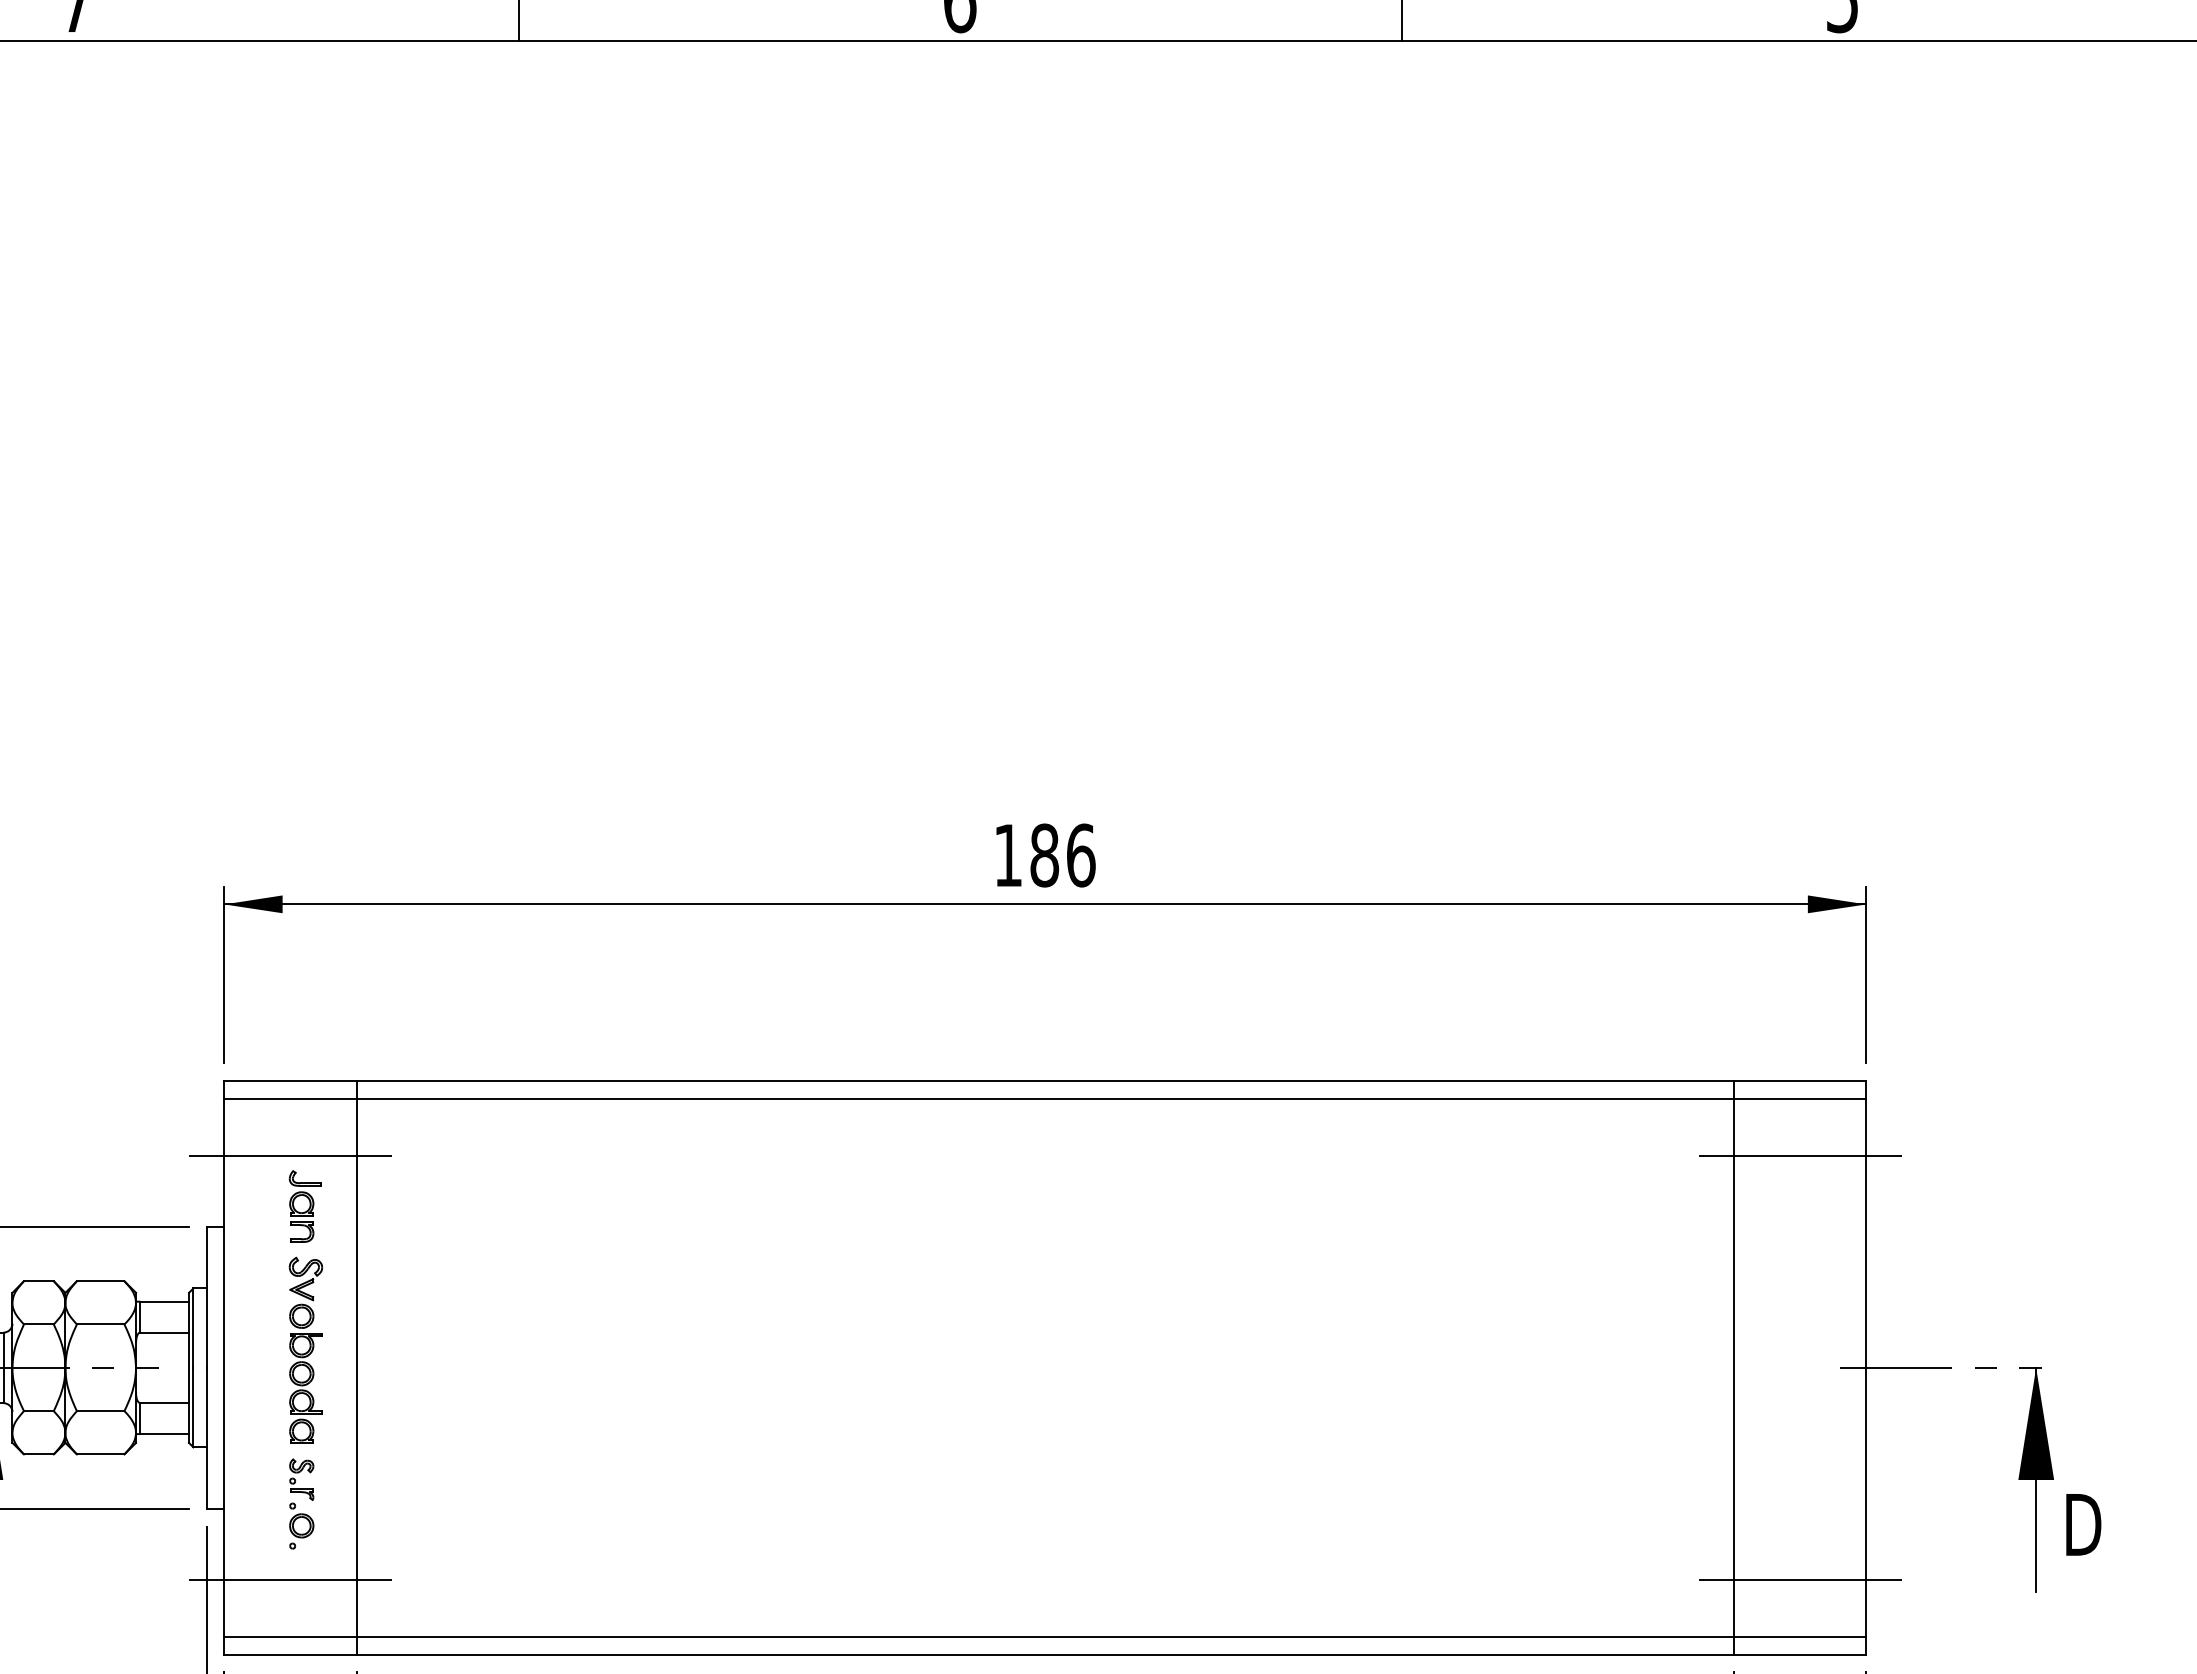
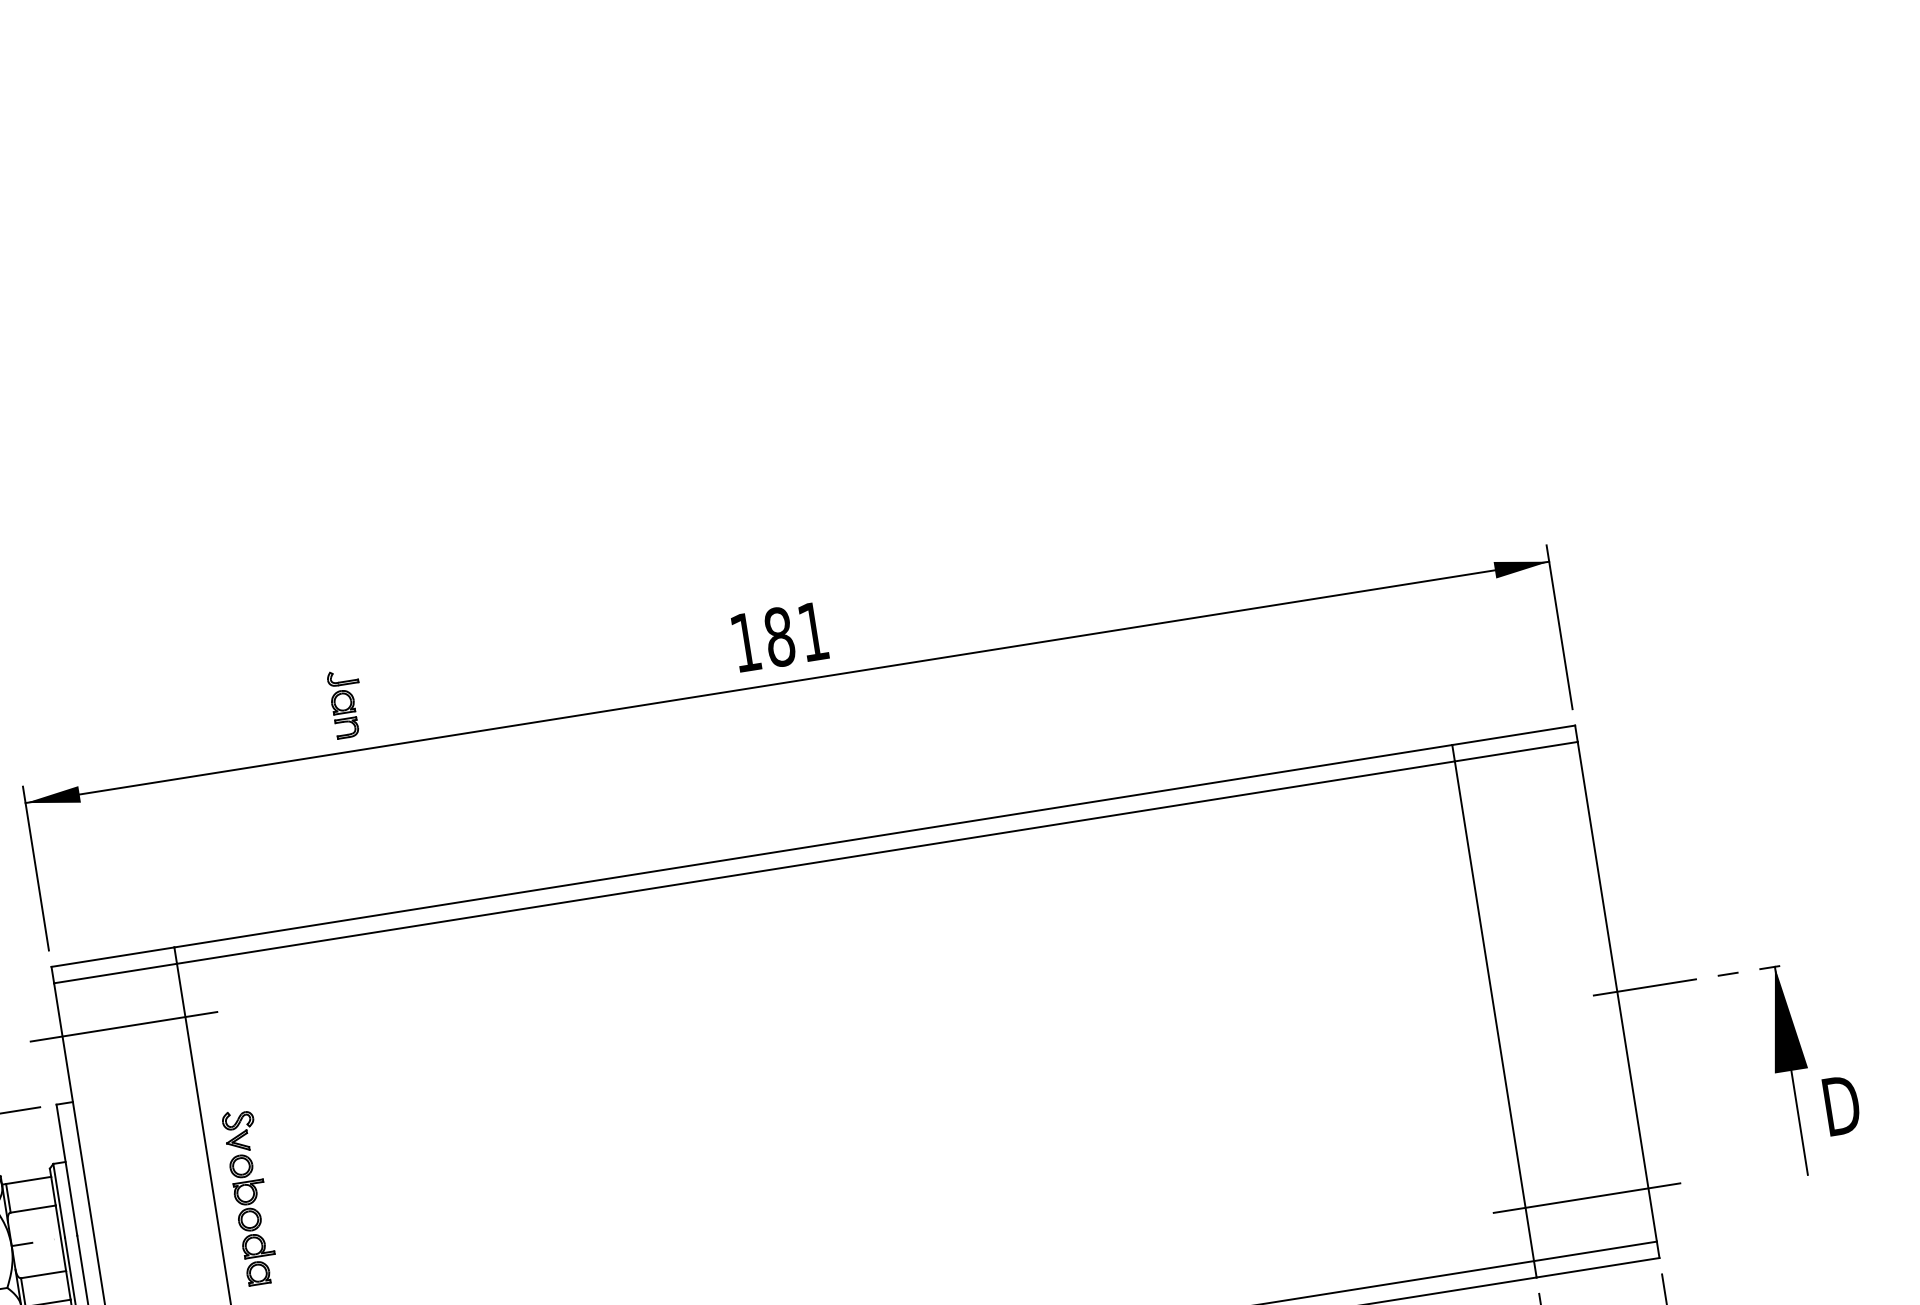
text: (1081, 855) -> (813, 631), 186 -> 181
line: (1799, 1156) -> (1524, 805), removed
part: (304, 1206) -> (345, 703), moved
part: (305, 1349) -> (249, 1196), moved

